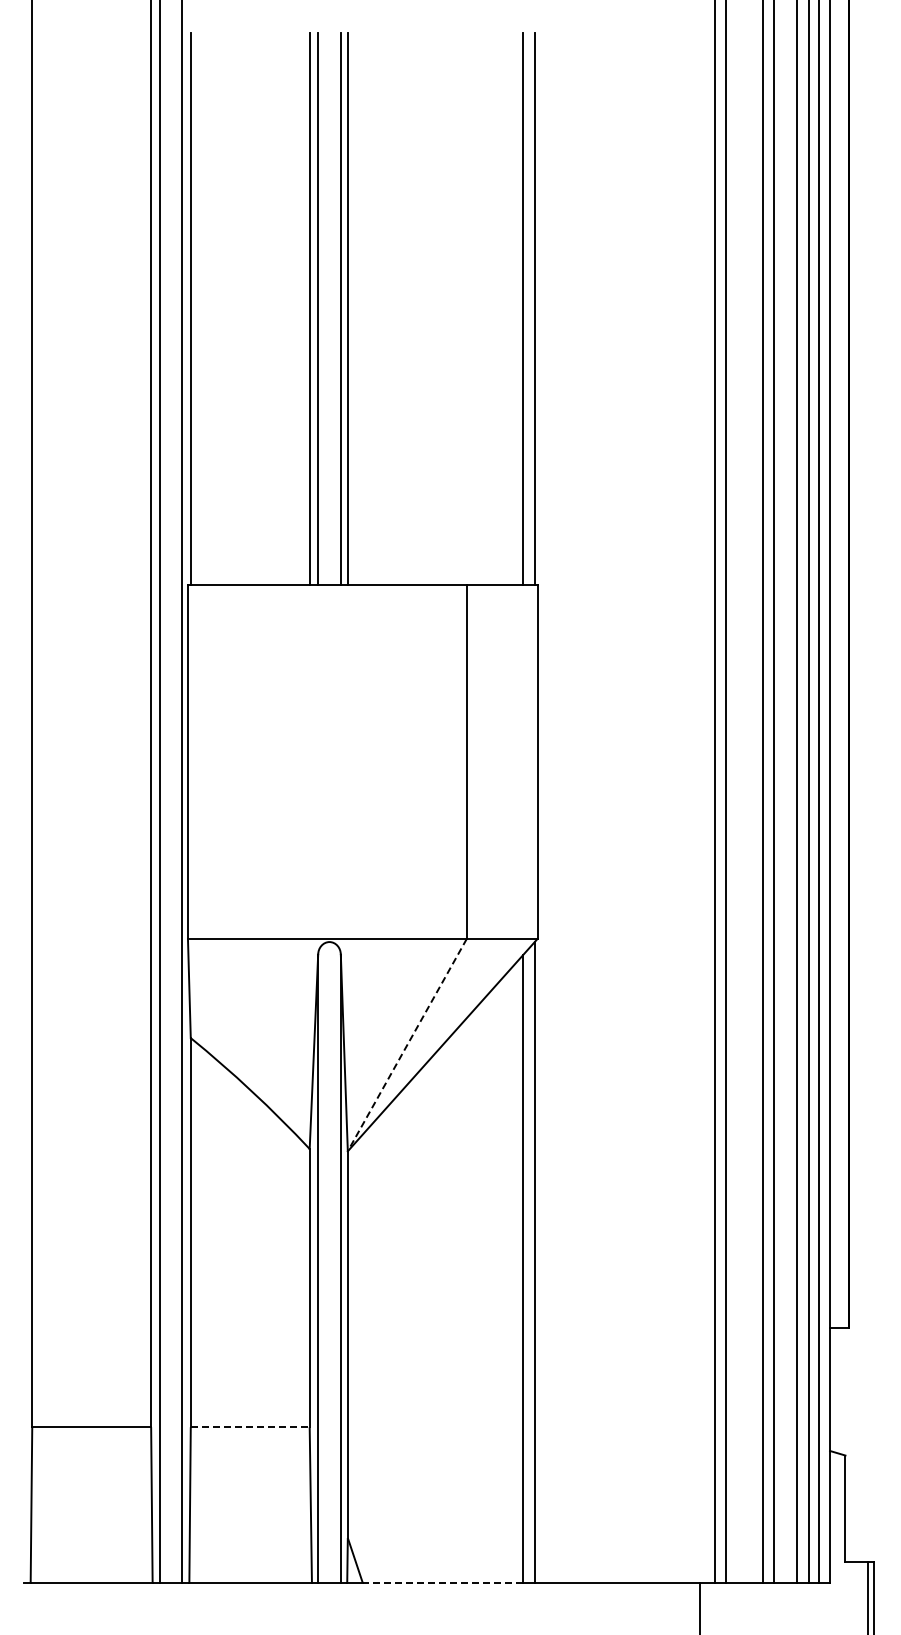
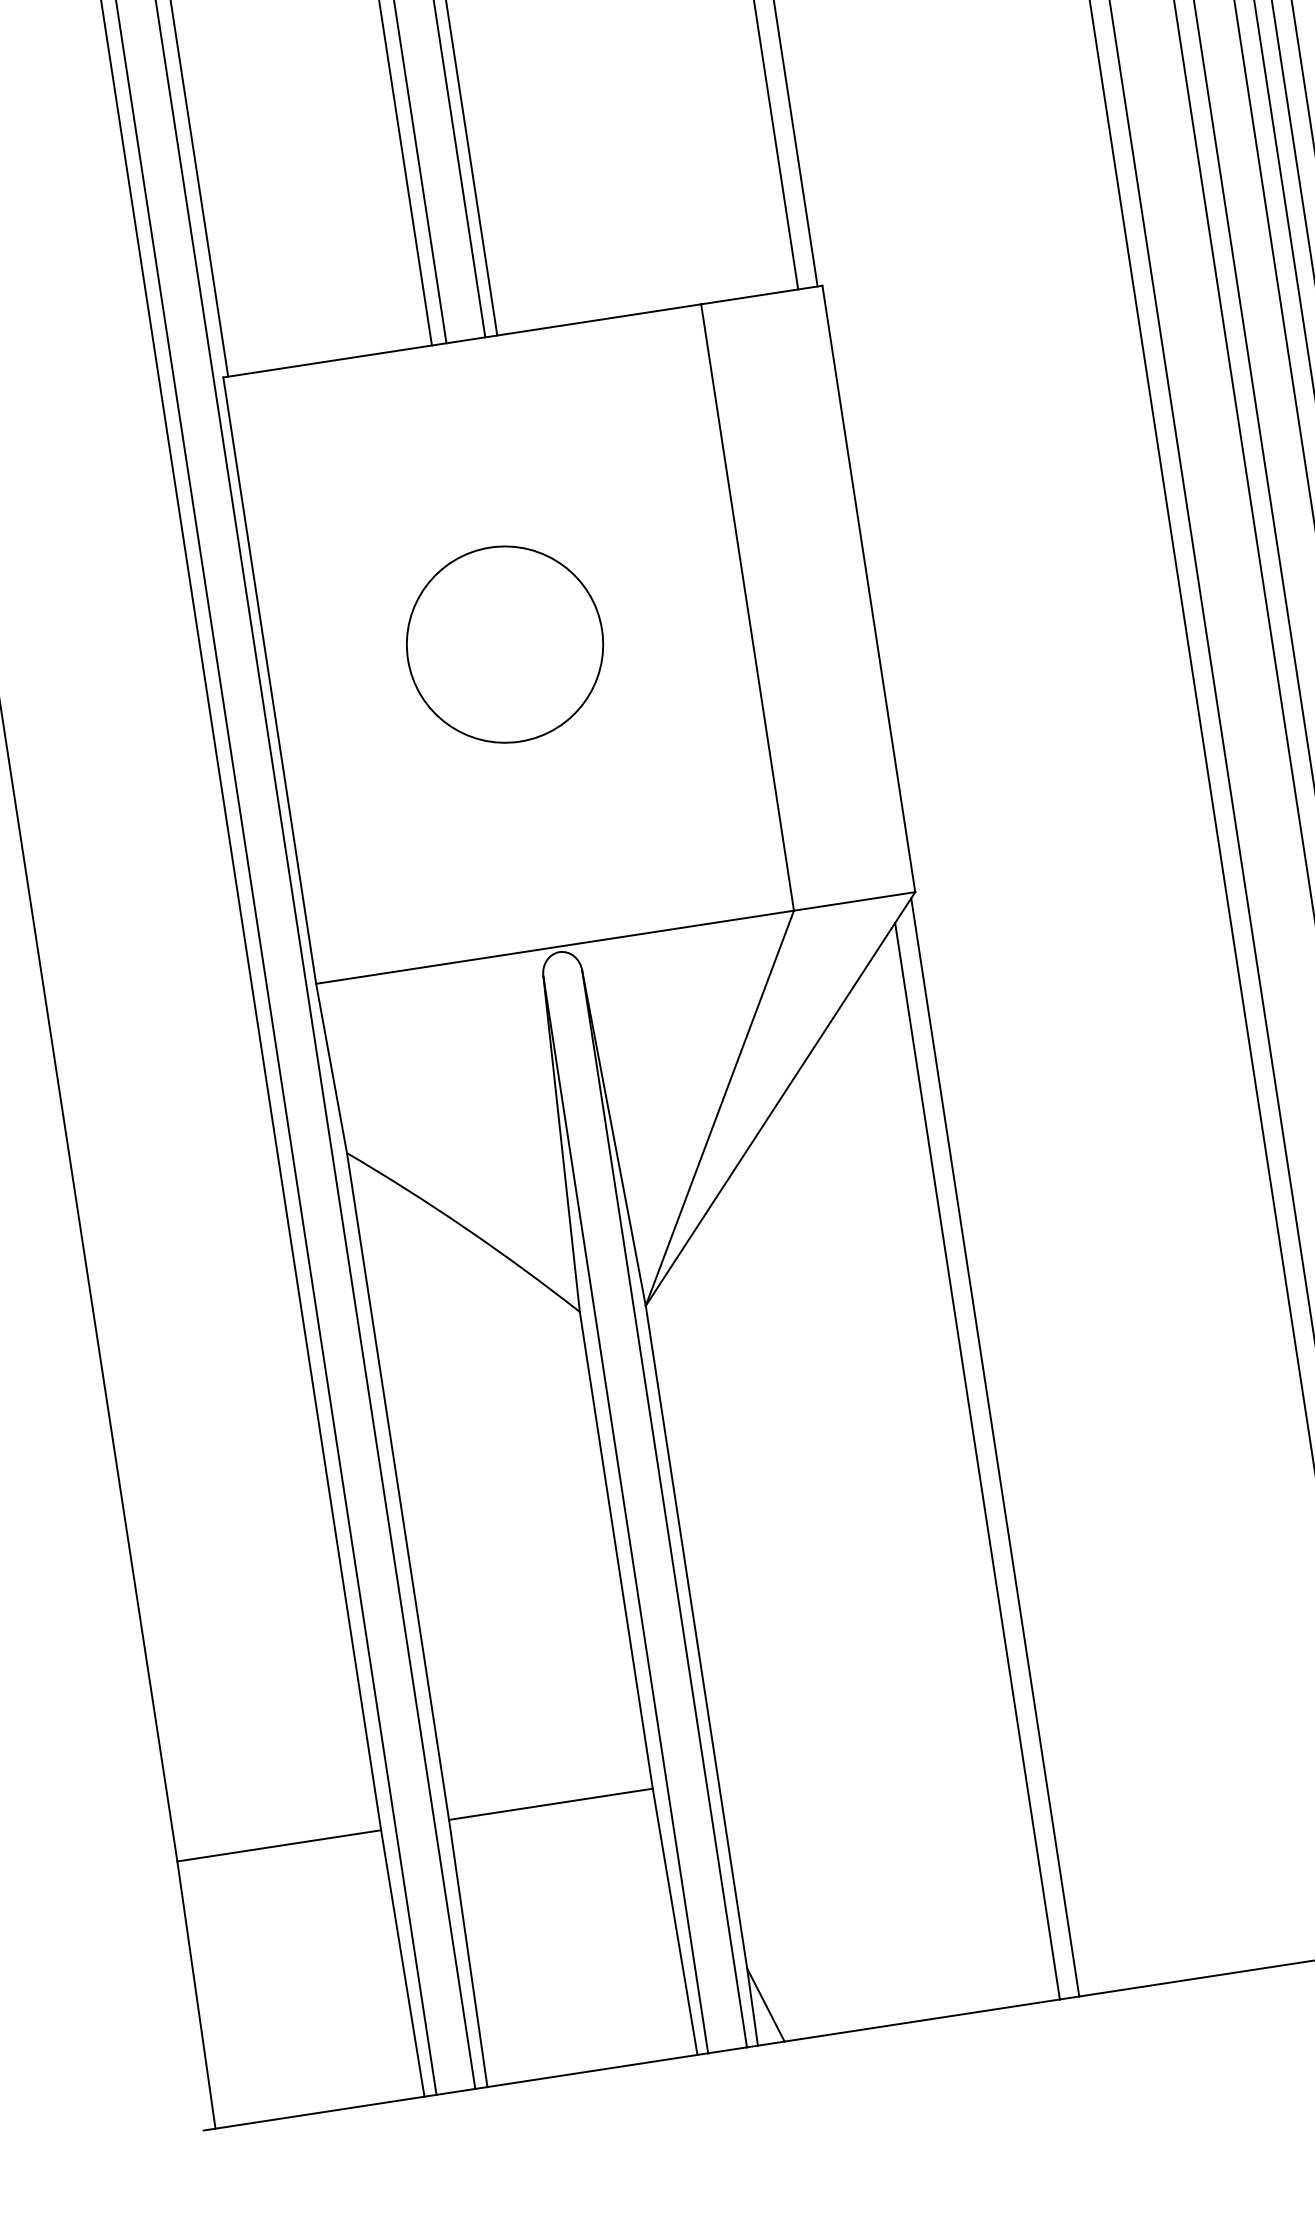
circle: (324, 761) -> (503, 644), added
line: (407, 1045) -> (720, 1108), dashed -> solid
line: (250, 1427) -> (551, 1804), dashed -> solid
line: (442, 1582) -> (921, 2019), dashed -> solid

